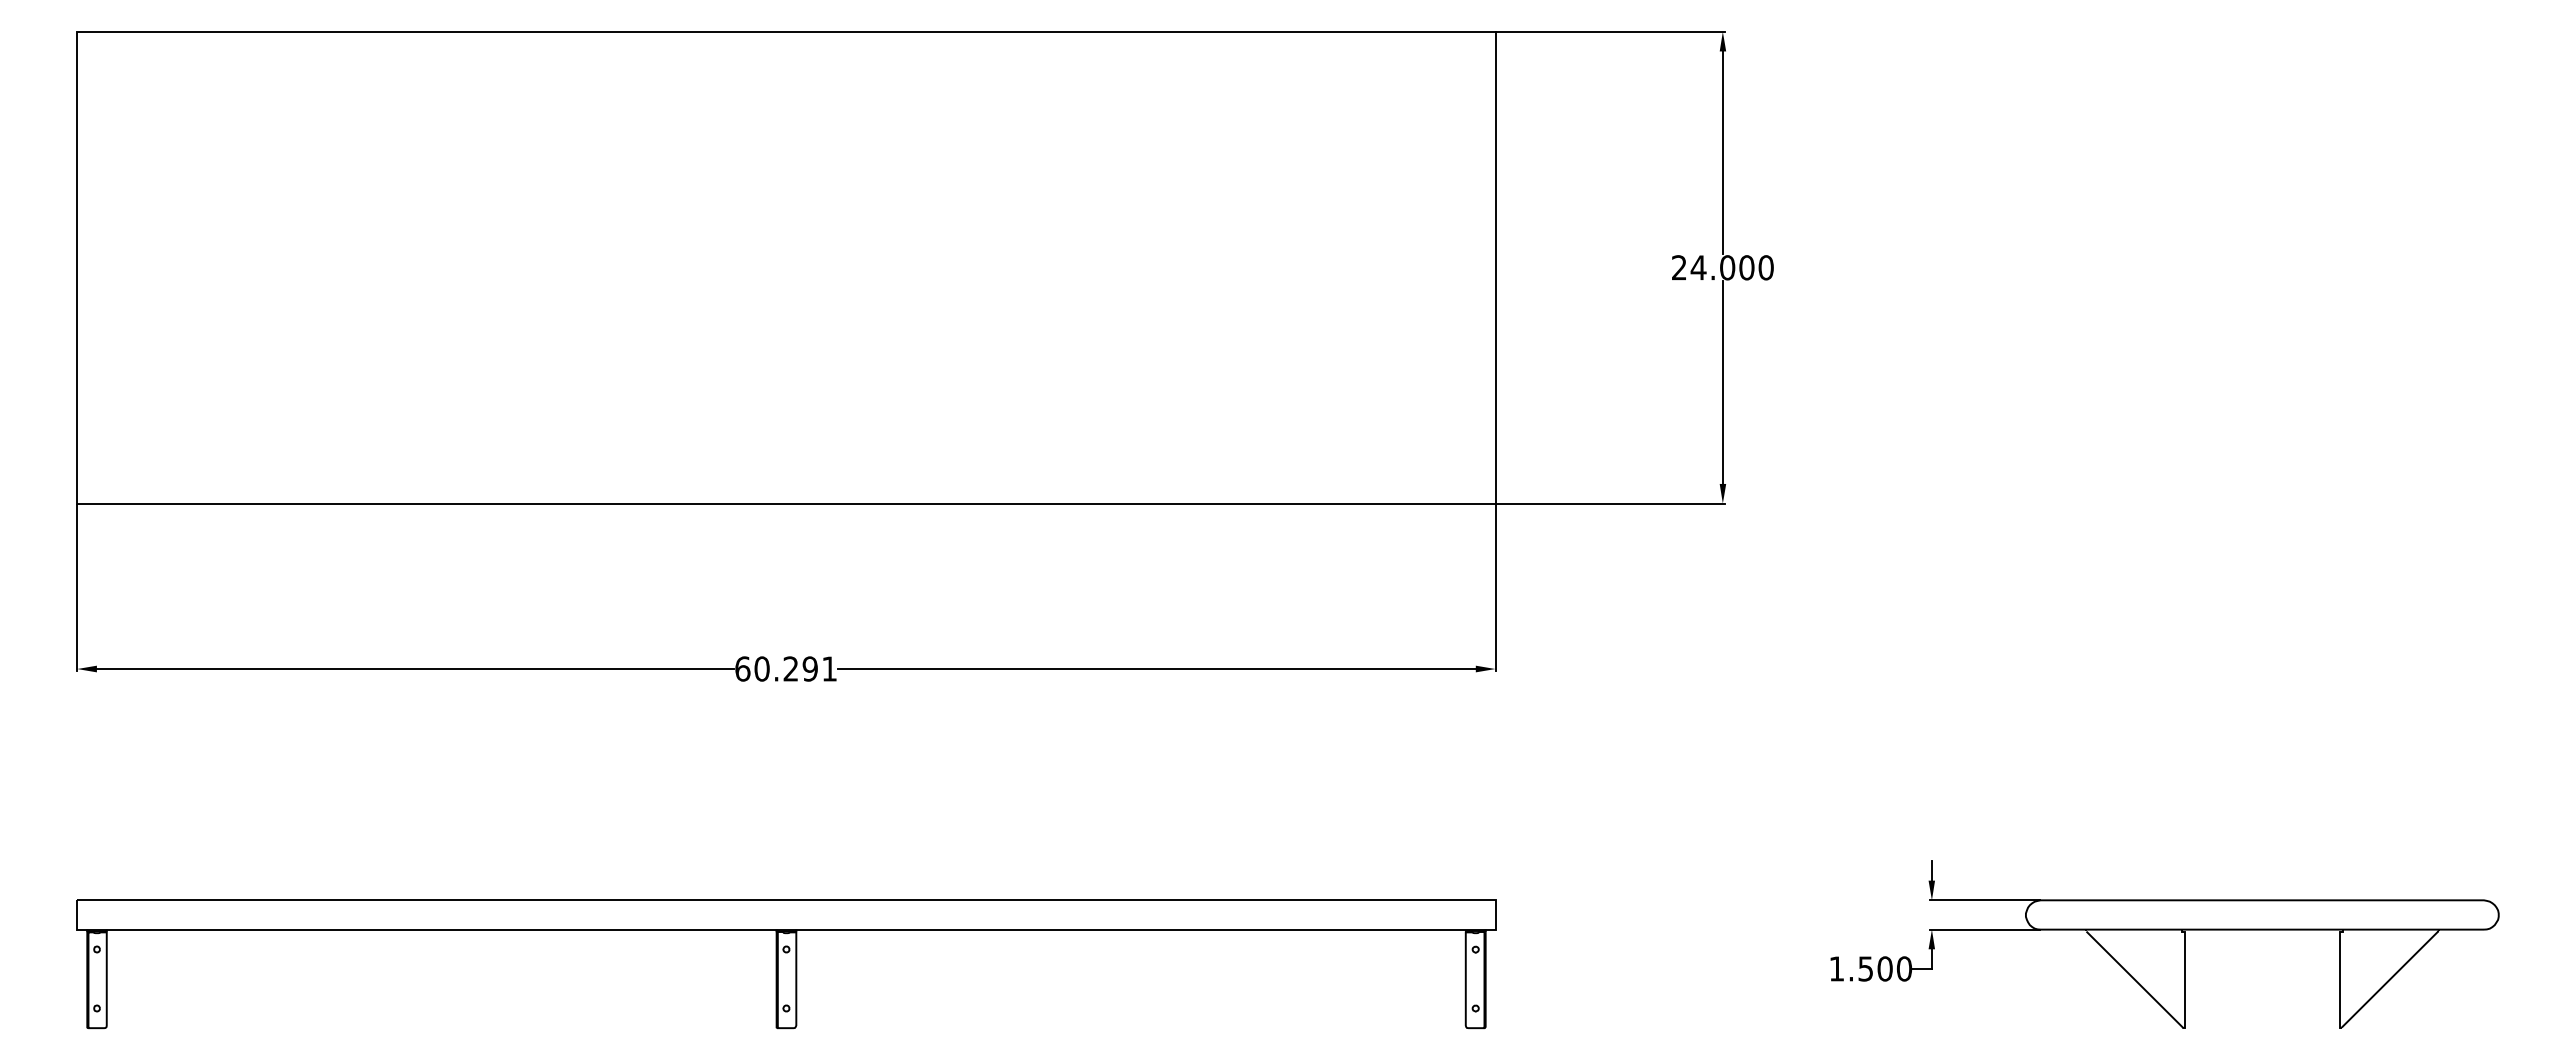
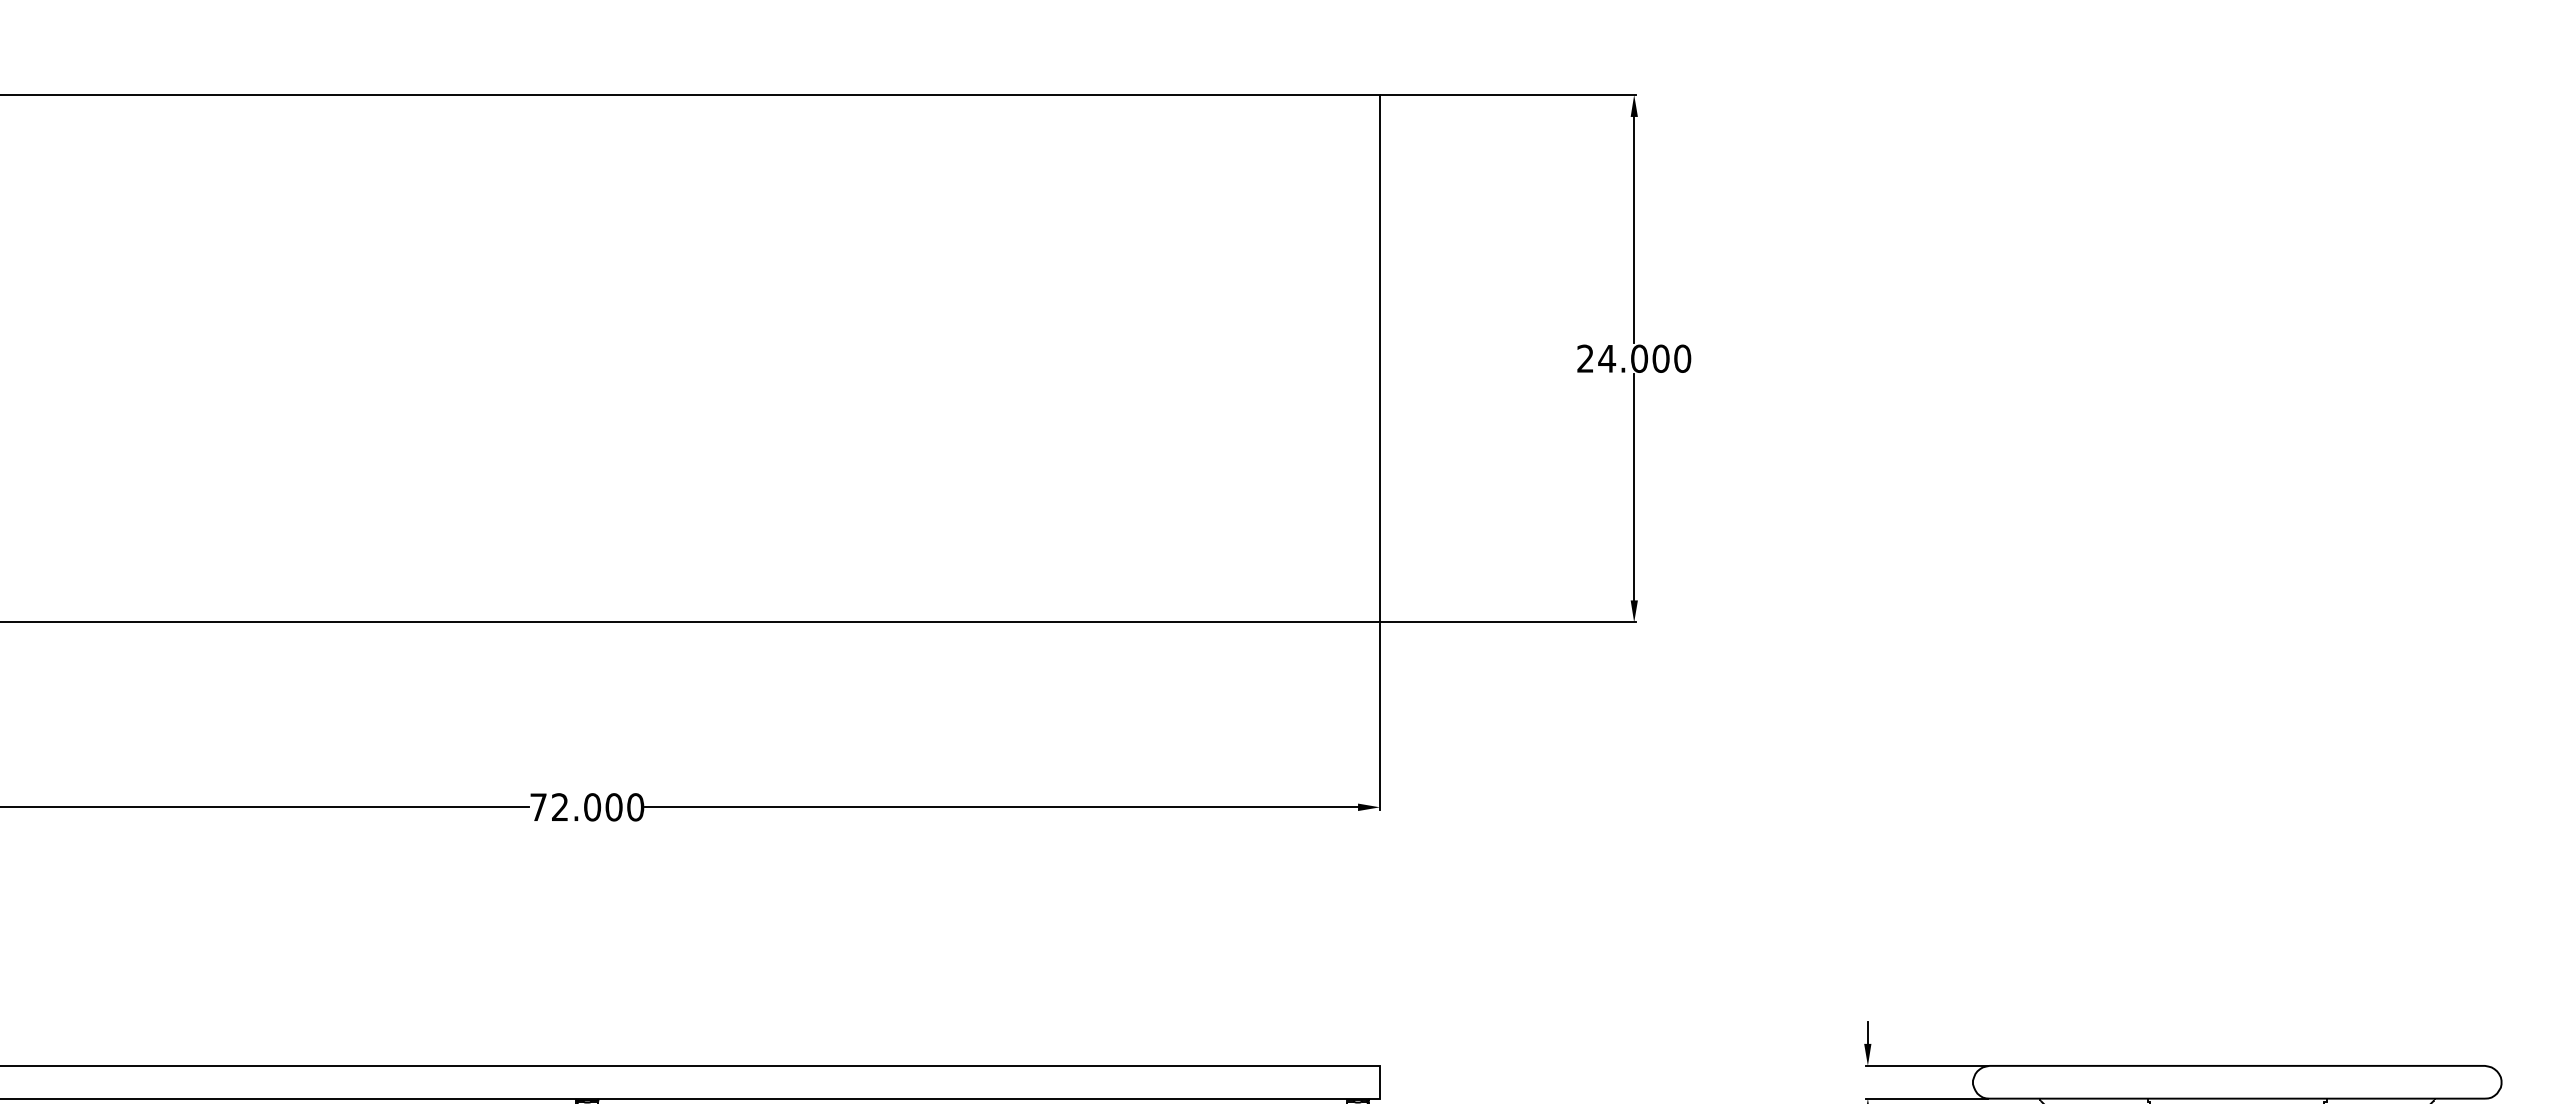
text: (786, 668) -> (587, 806), 60.291 -> 72.000

